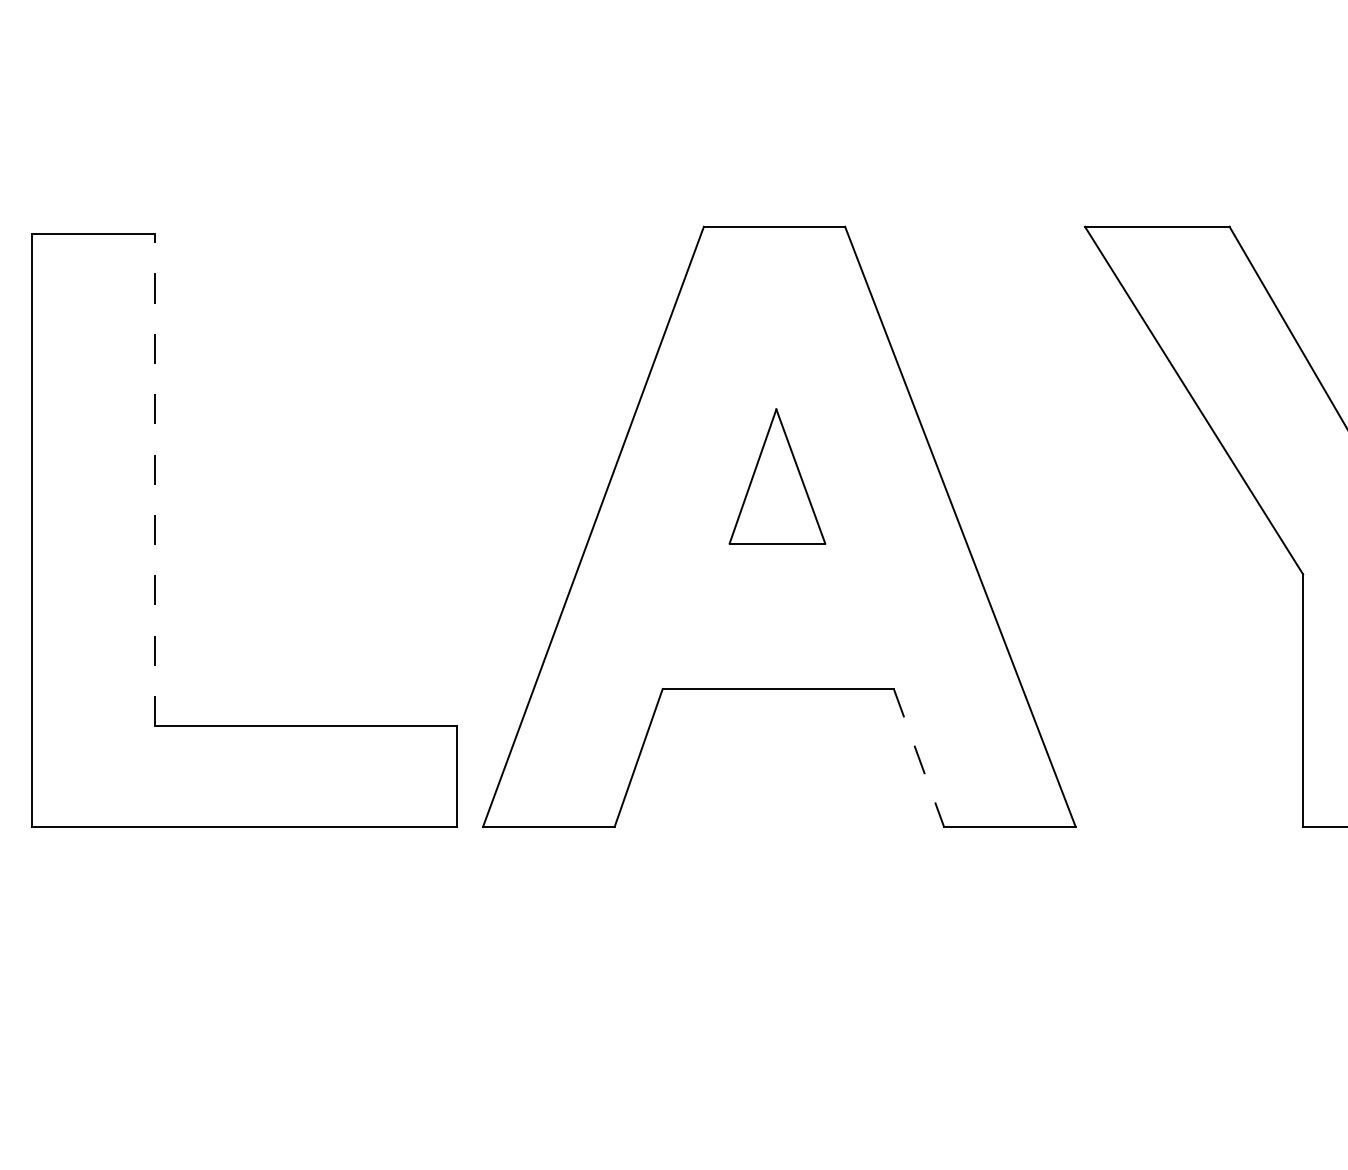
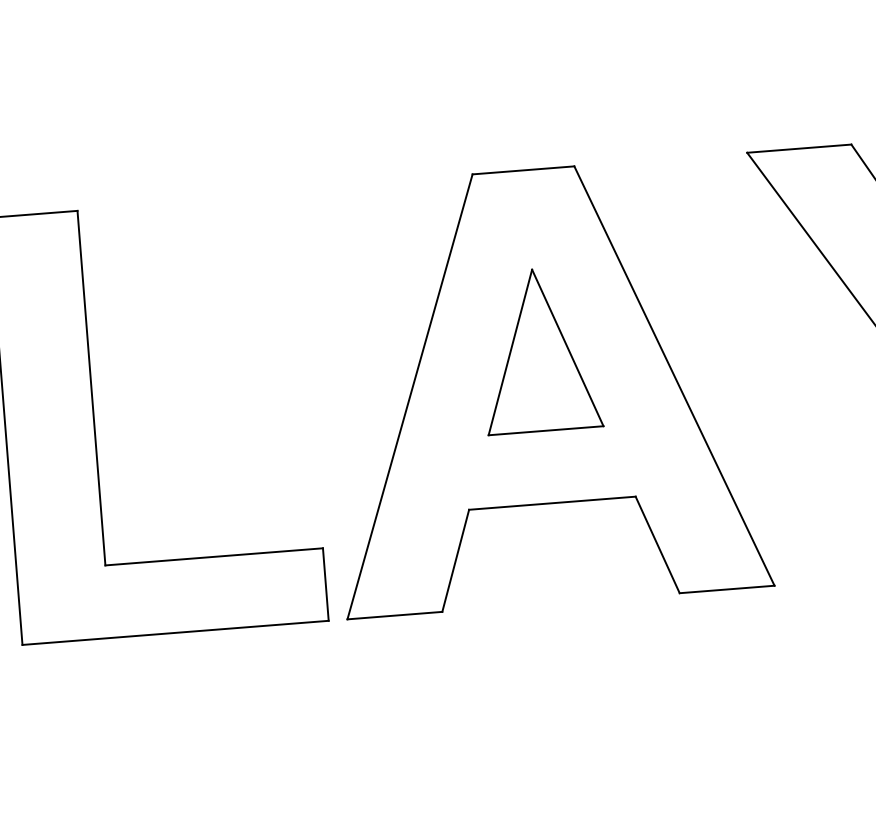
part: (777, 476) -> (539, 350), size x1.67
line: (155, 479) -> (91, 387), dashed -> solid
line: (919, 758) -> (658, 545), dashed -> solid

